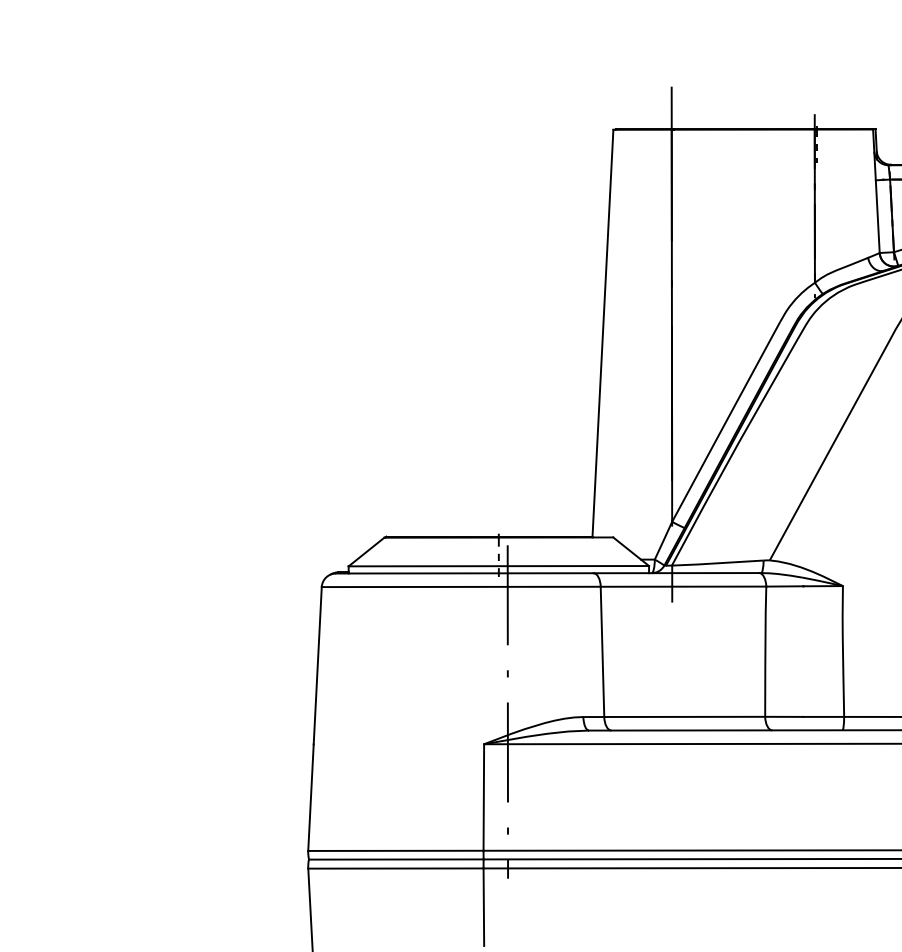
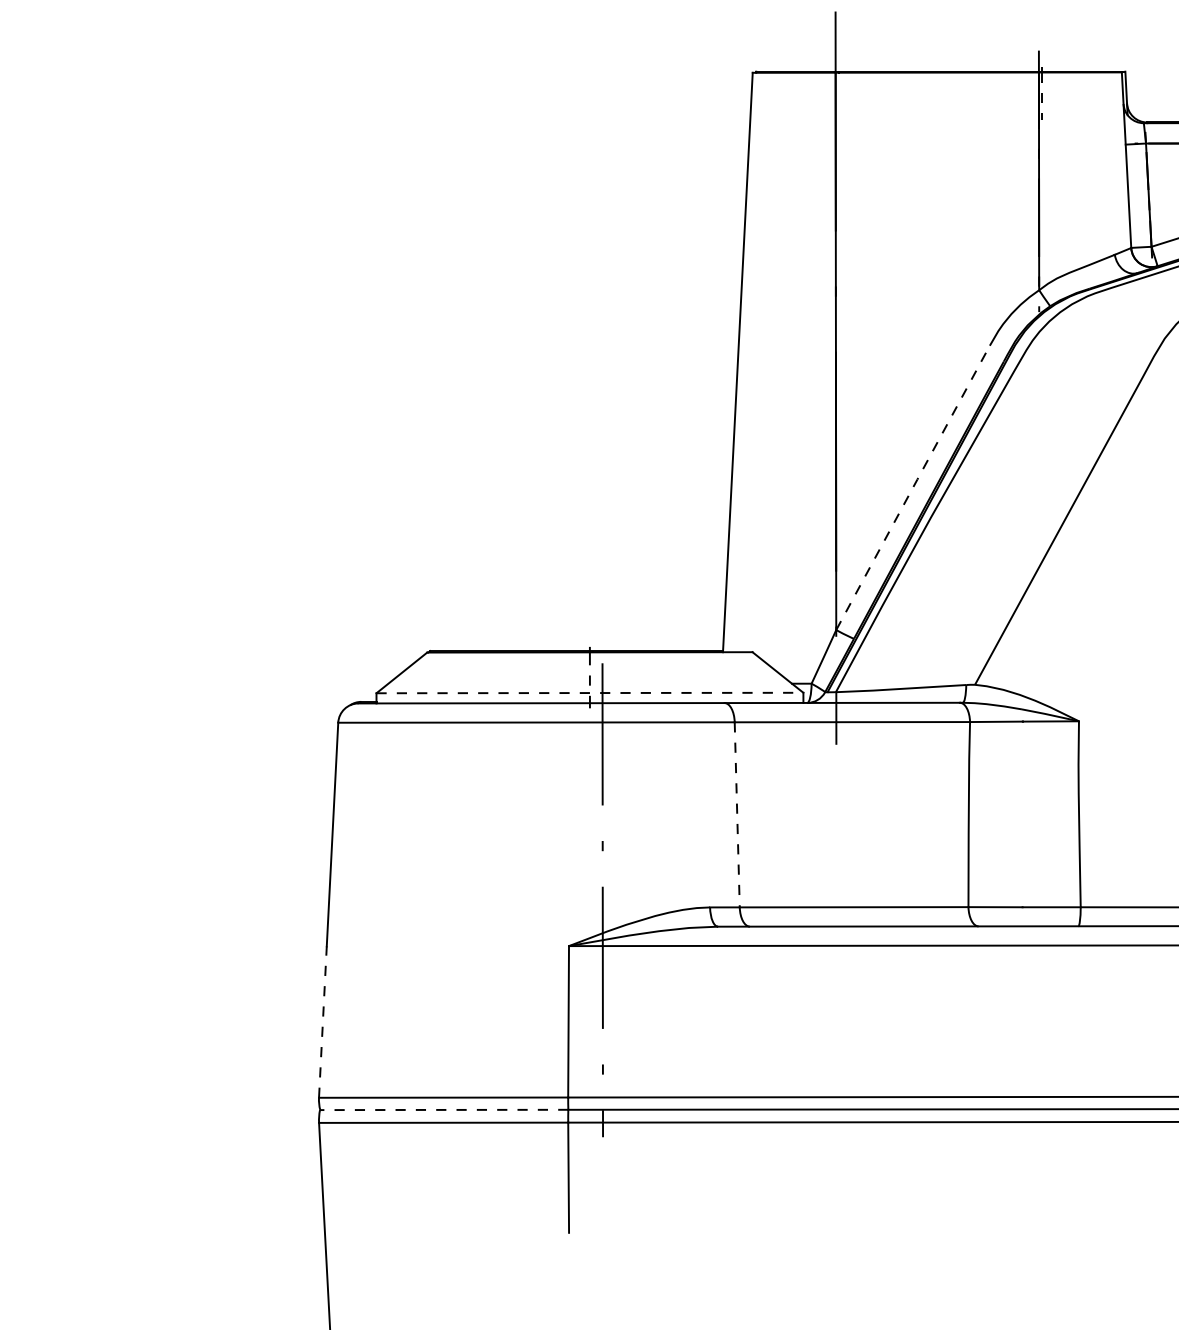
line: (726, 420) -> (913, 485), solid -> dashed
line: (499, 566) -> (590, 693), solid -> dashed
line: (602, 652) -> (737, 815), solid -> dashed
line: (311, 797) -> (323, 1021), solid -> dashed
line: (395, 859) -> (443, 1109), solid -> dashed

